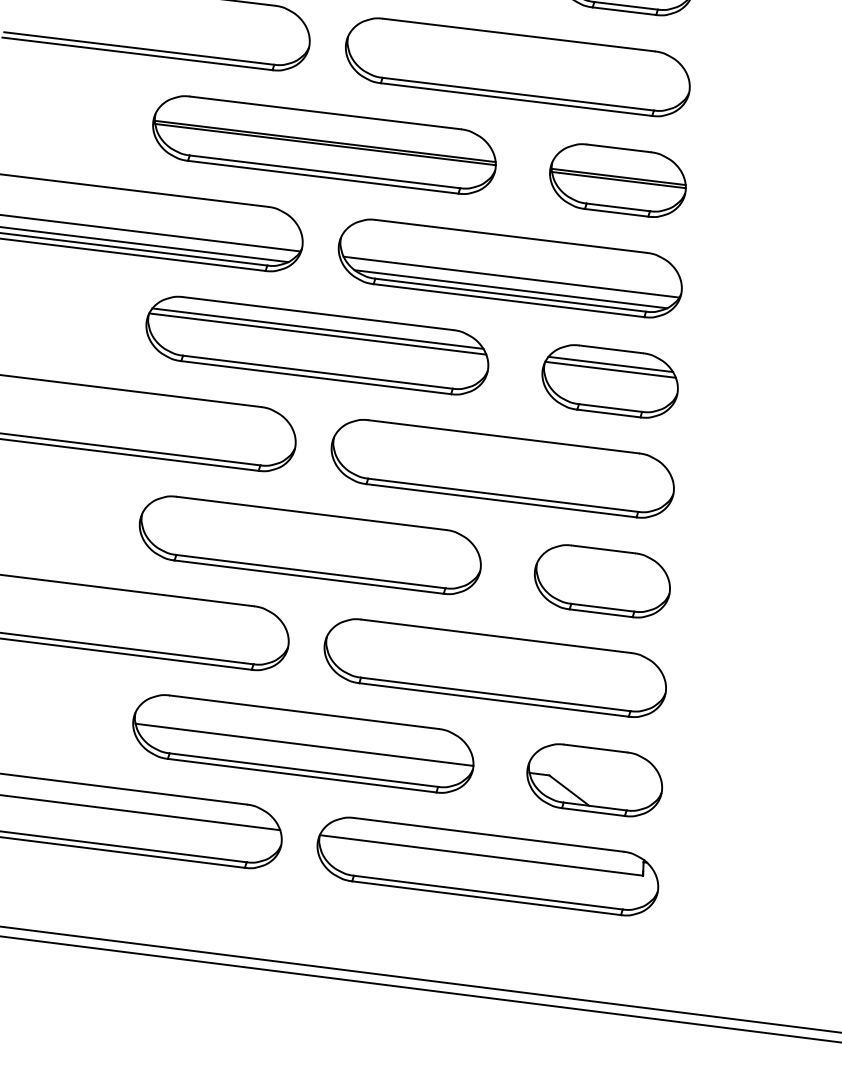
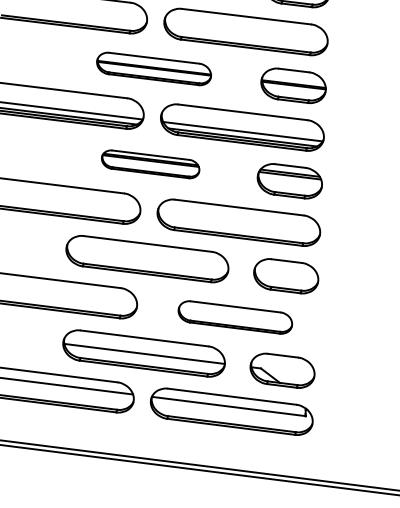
part: (323, 144) -> (153, 68), size x0.7
part: (316, 346) -> (150, 164), size x0.6
part: (495, 668) -> (235, 317), size x0.7

